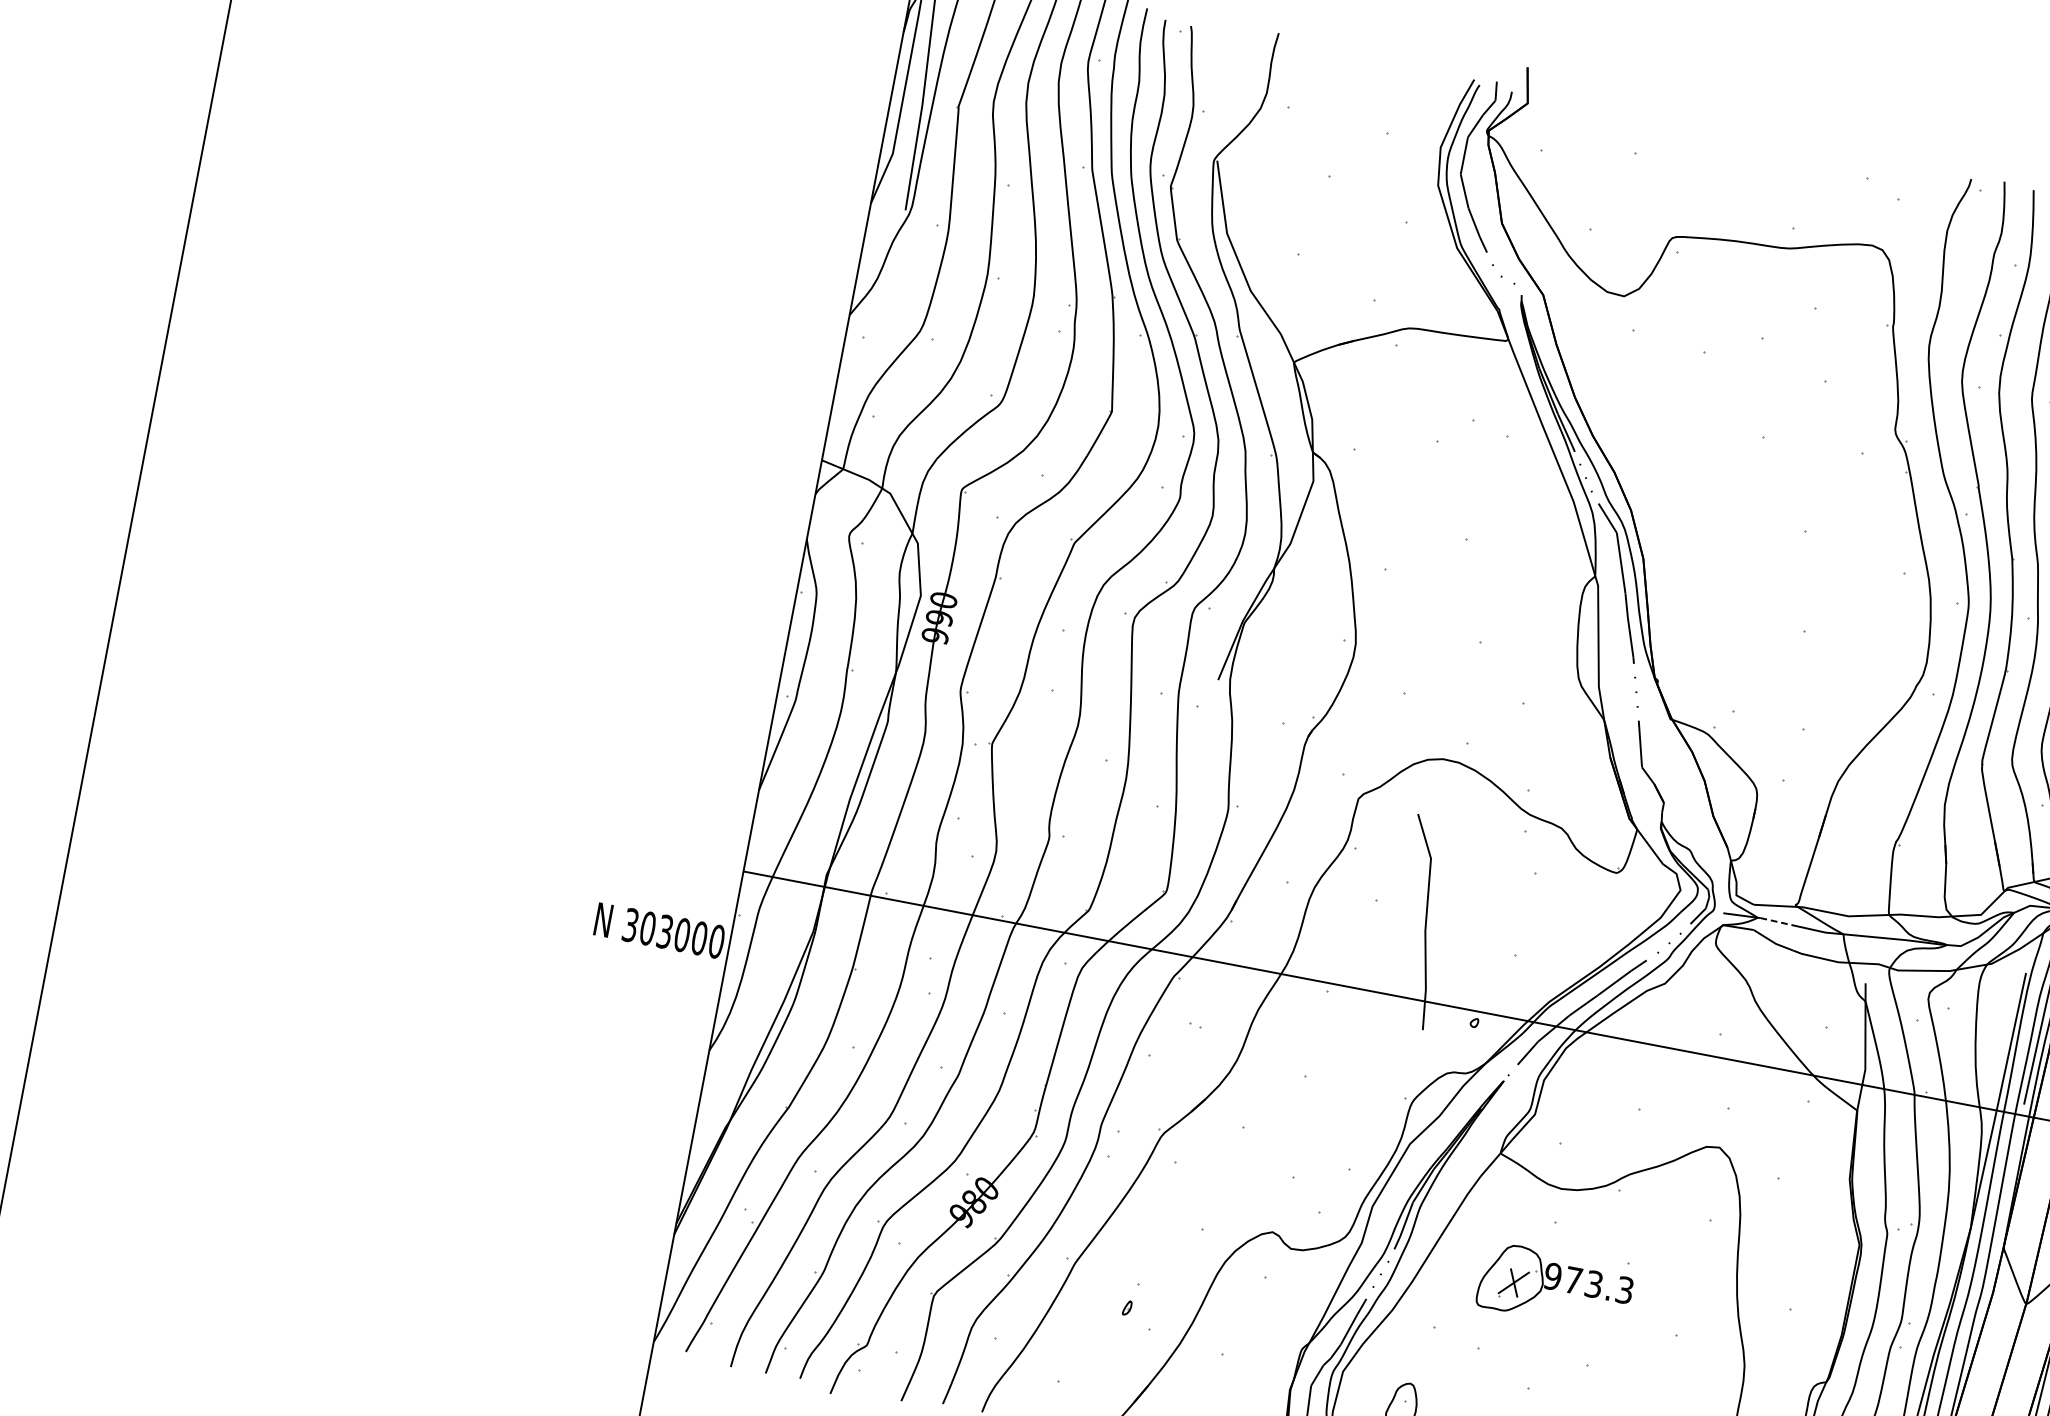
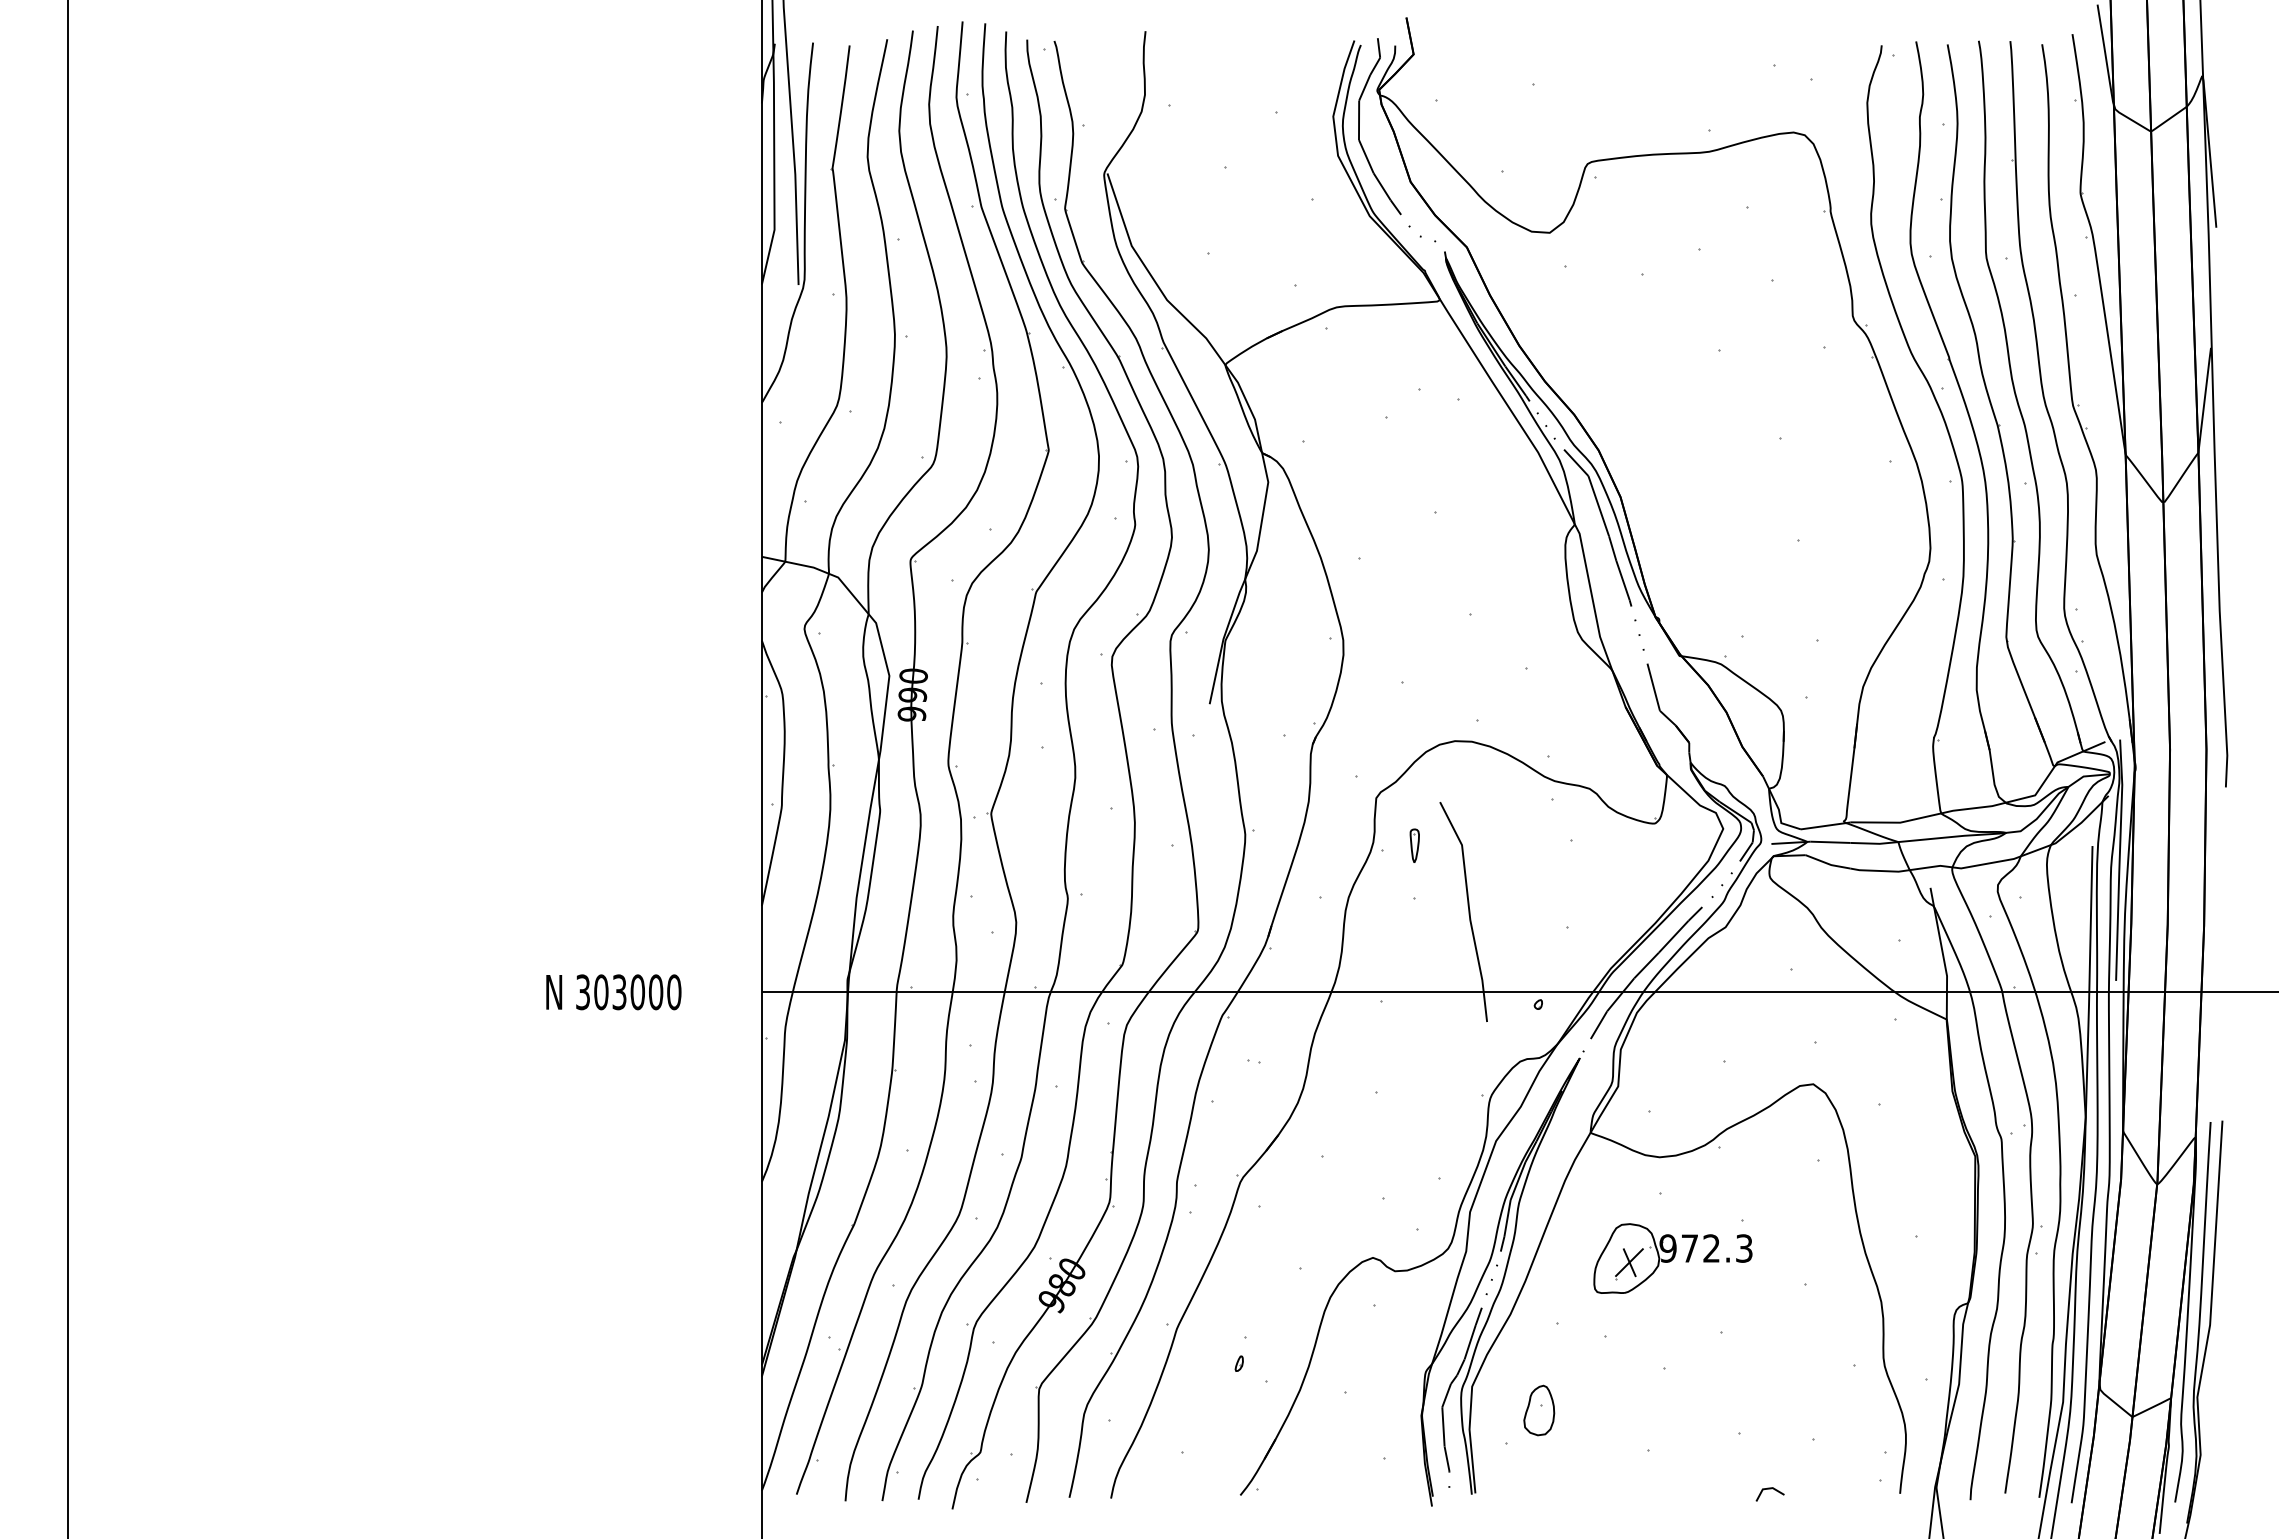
part: (1386, 850) -> (1414, 845), added
line: (1779, 922) -> (1830, 842), dashed -> solid
text: (659, 930) -> (613, 992), moved
text: (1593, 1284) -> (1711, 1248), 973.3 -> 972.3

